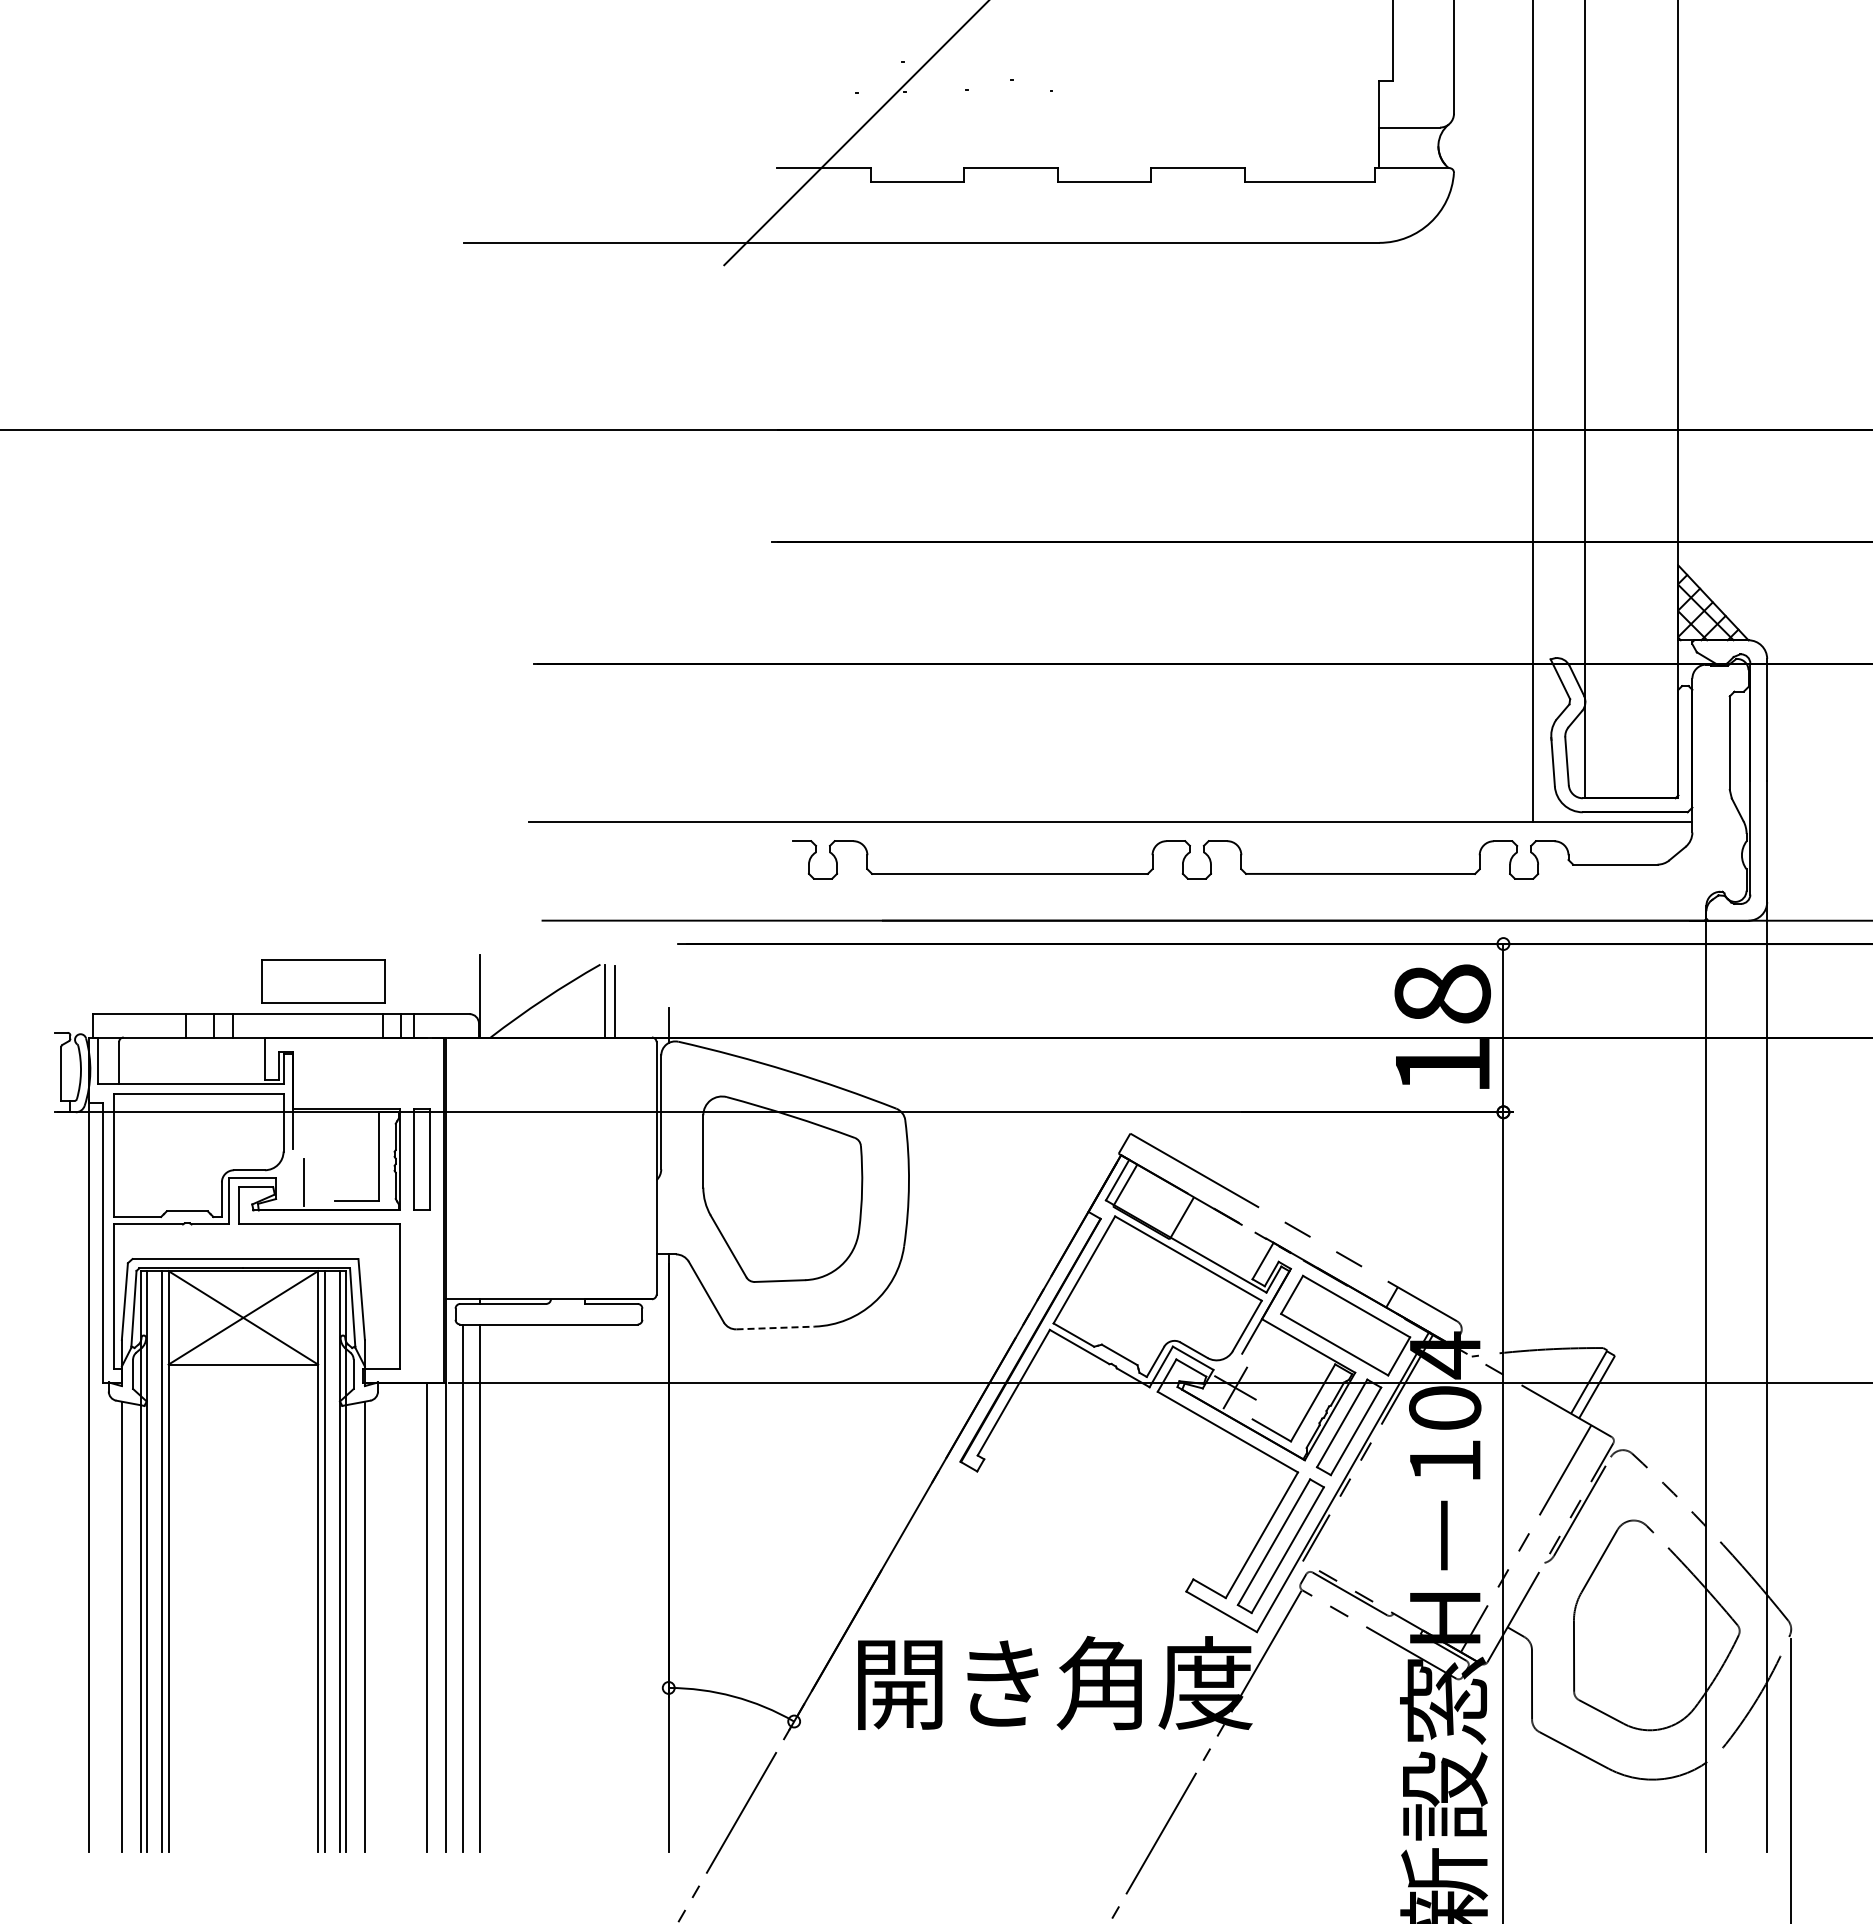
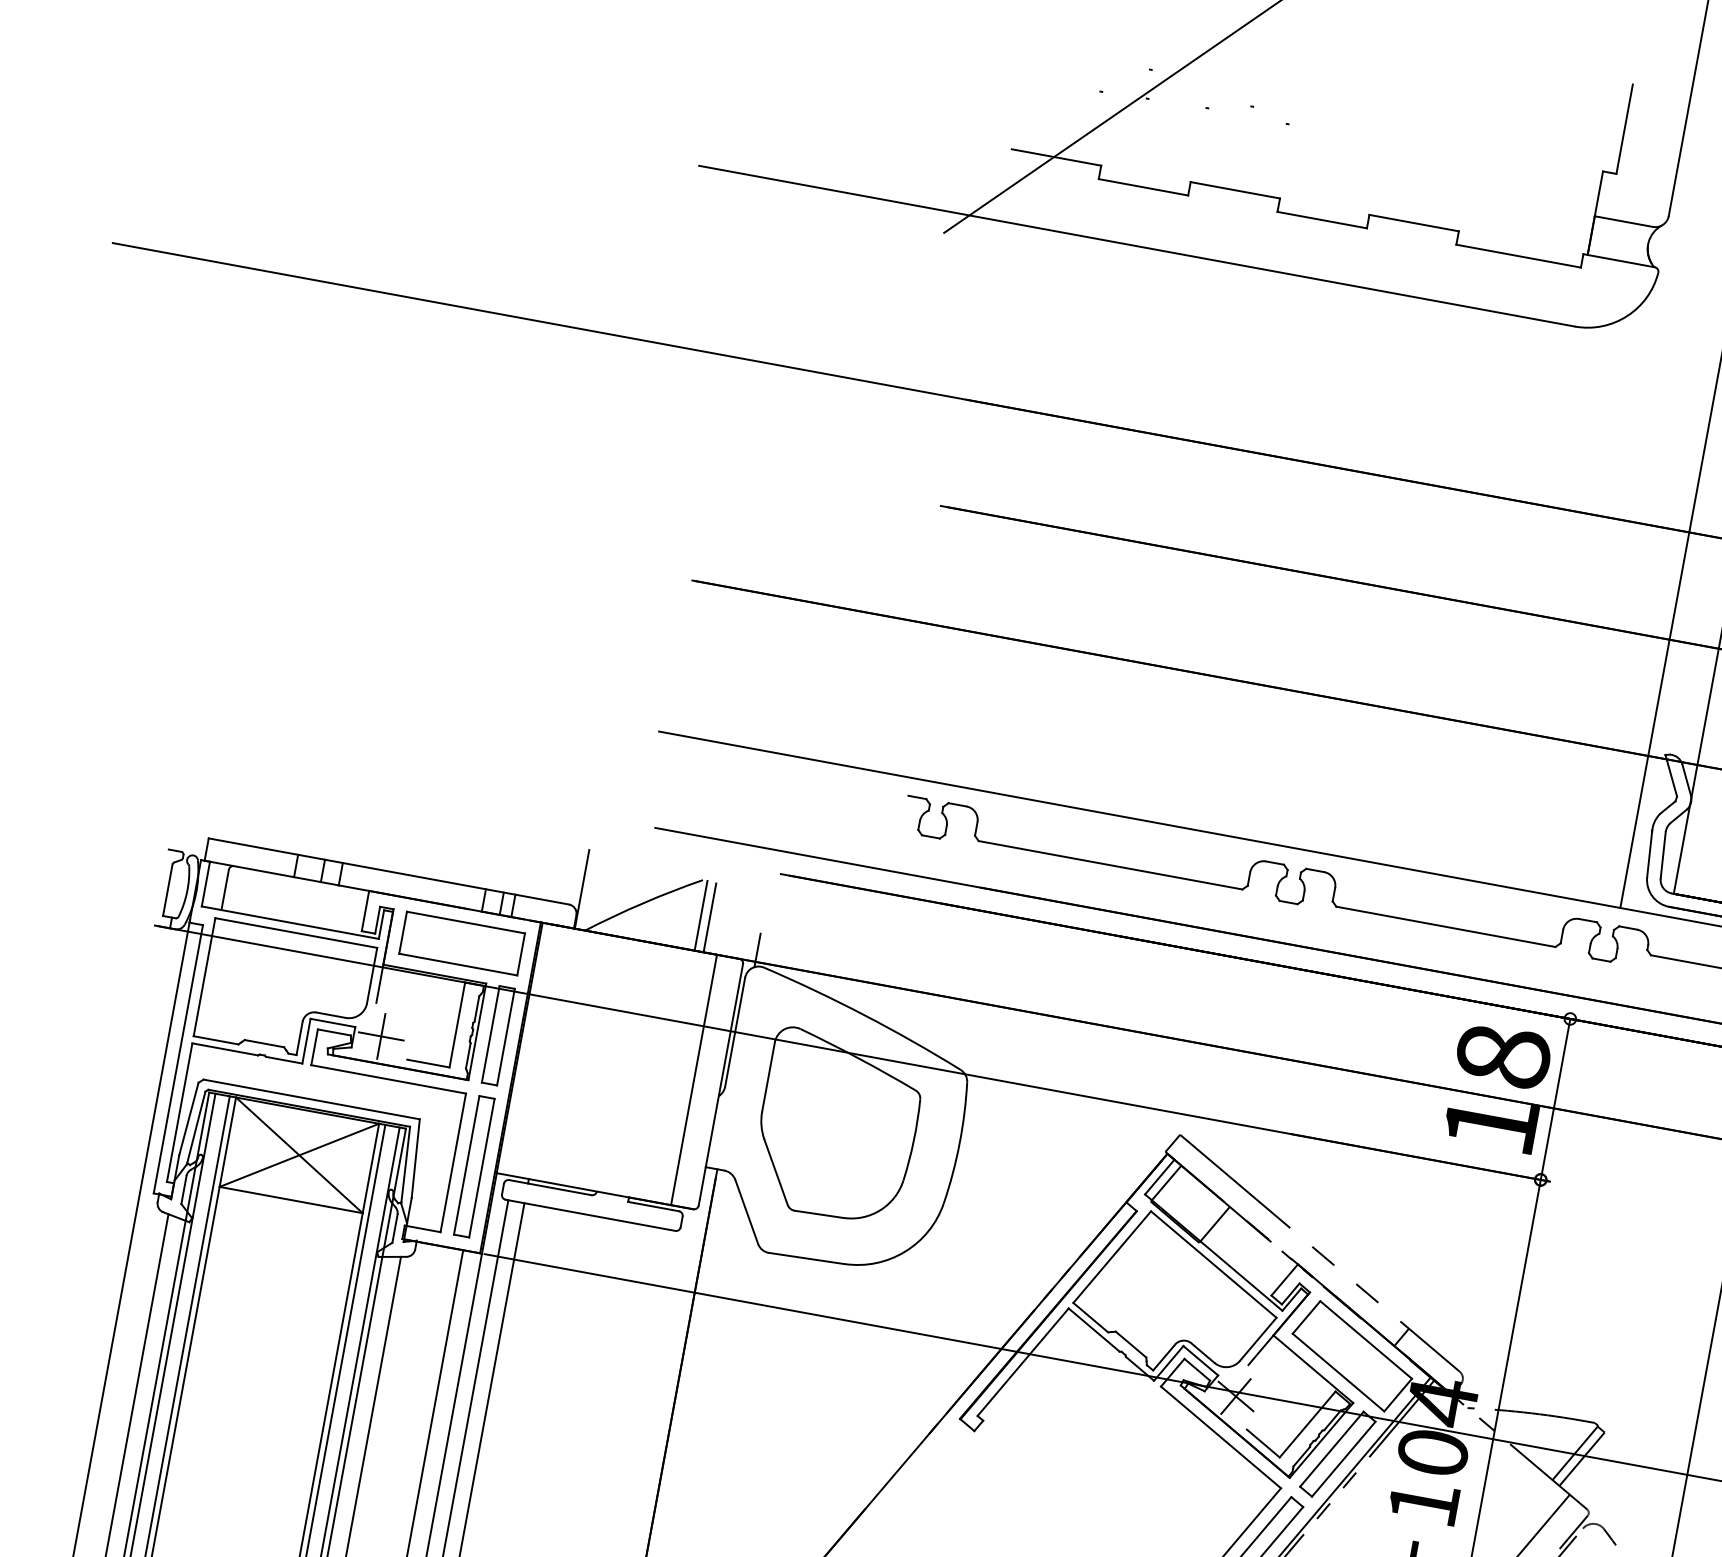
part: (323, 981) -> (461, 943), moved
line: (628, 1168) -> (693, 1080), added
line: (303, 1182) -> (380, 1036), added
part: (421, 1296) -> (473, 1166), added
line: (776, 1327) -> (807, 1258), dashed -> solid

